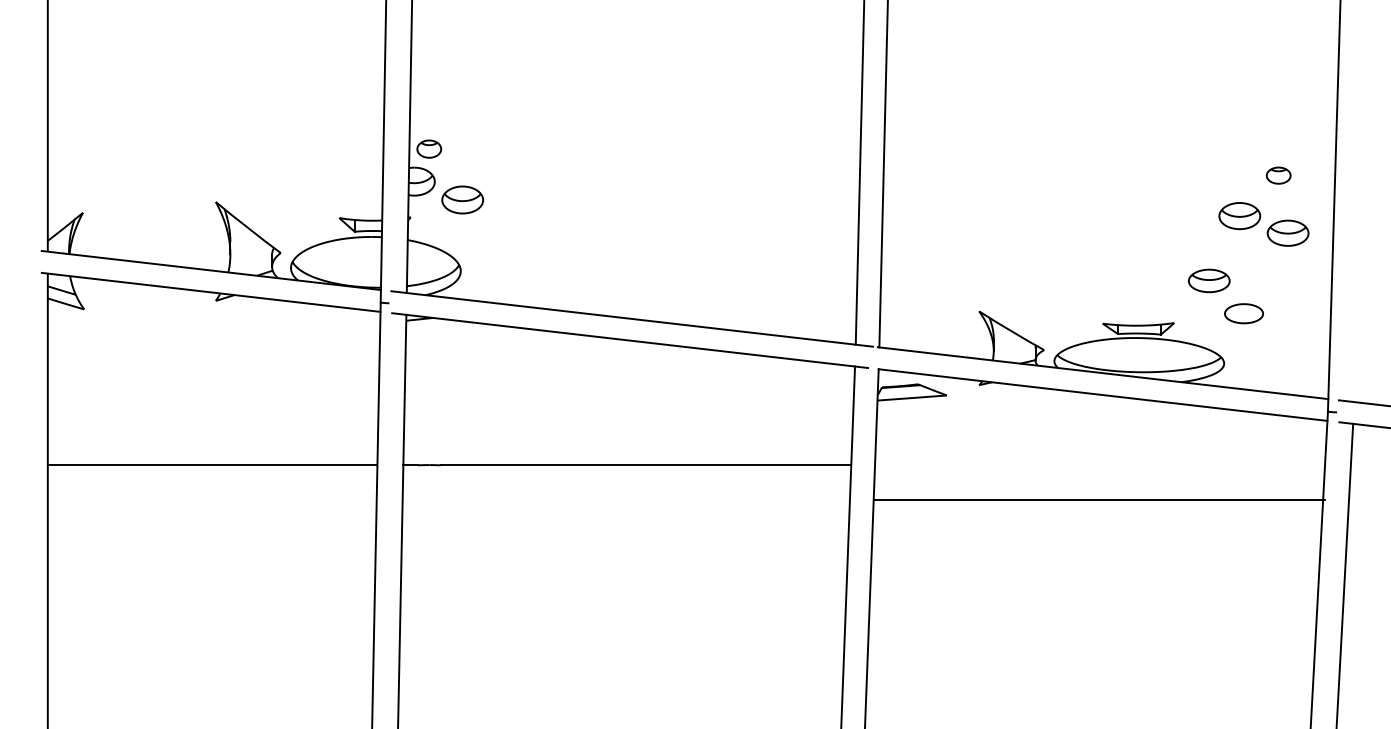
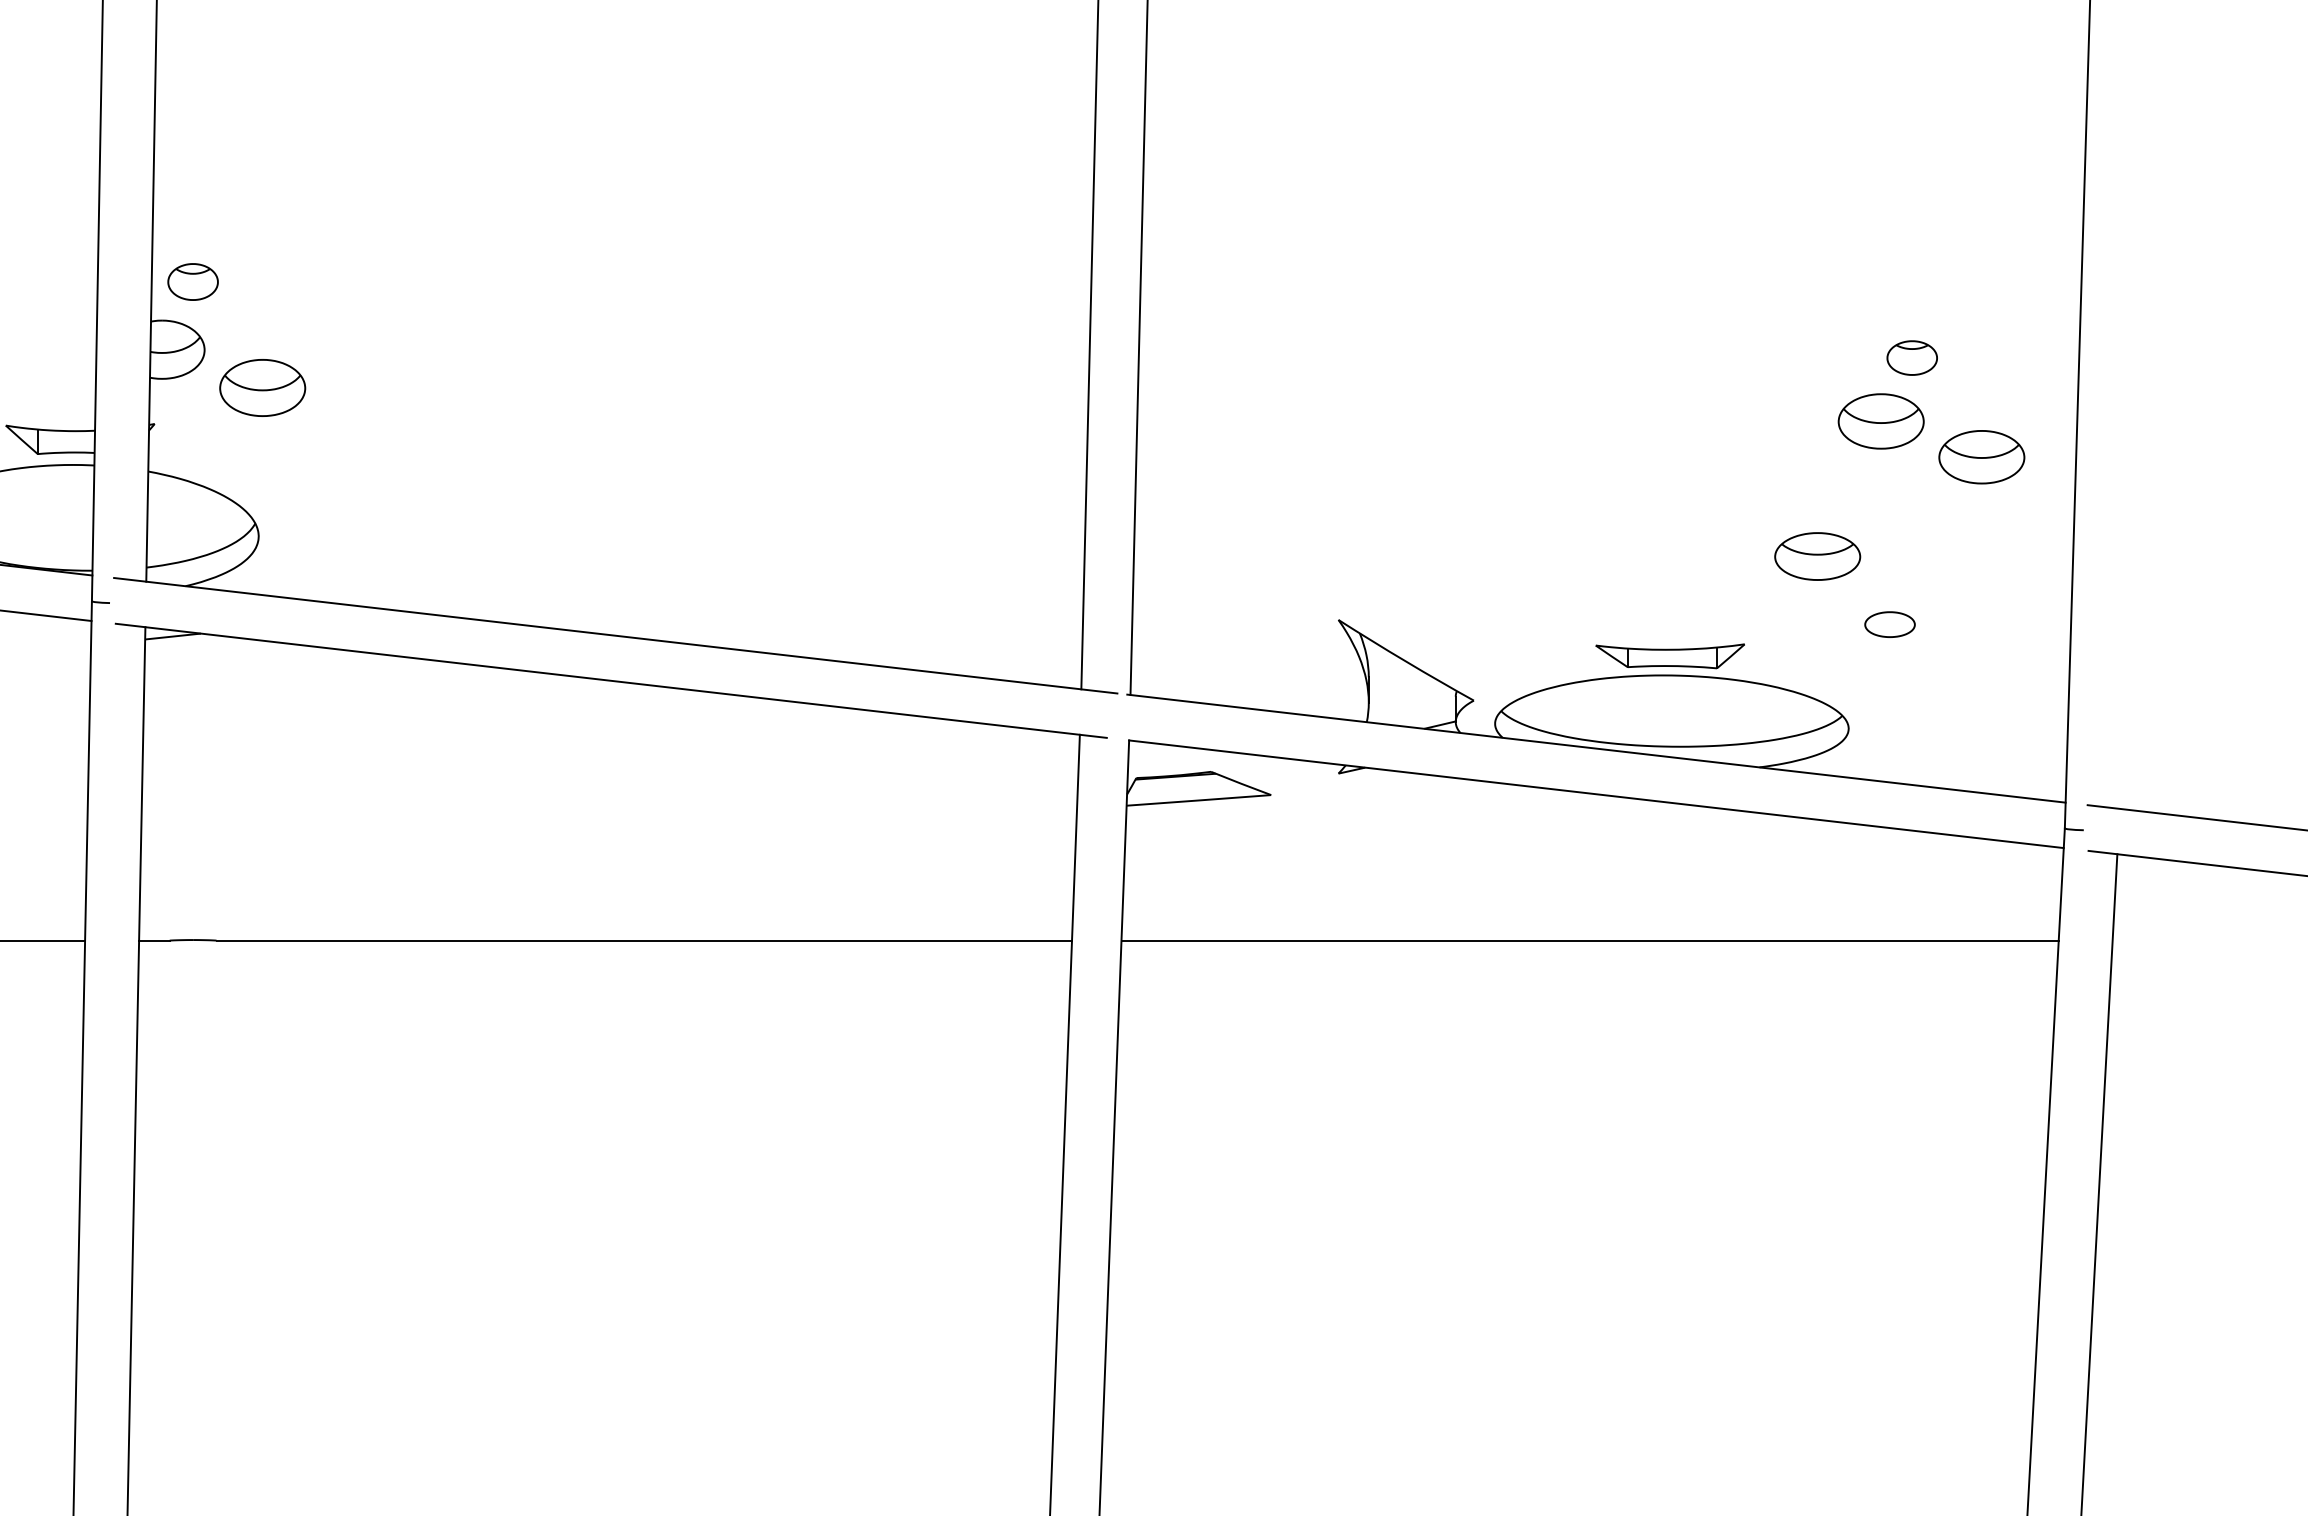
part: (1278, 175) -> (1911, 357), moved
part: (1243, 313) -> (1888, 624), size x0.62
line: (1100, 500) -> (1591, 940), moved

